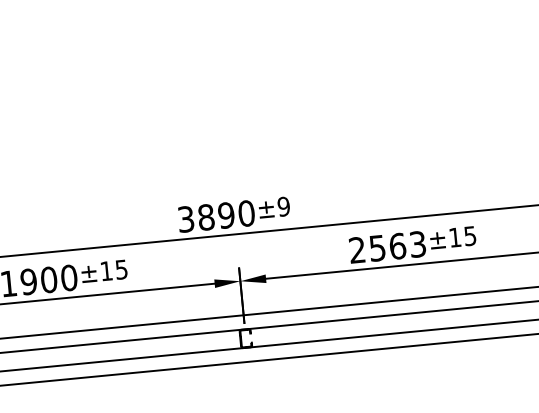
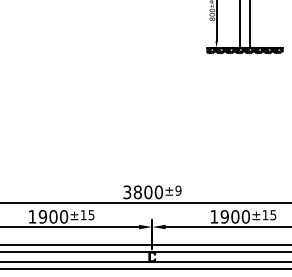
text: (226, 215) -> (148, 192), 3890 -> 3800
text: (386, 246) -> (229, 216), 2563 -> 1900

